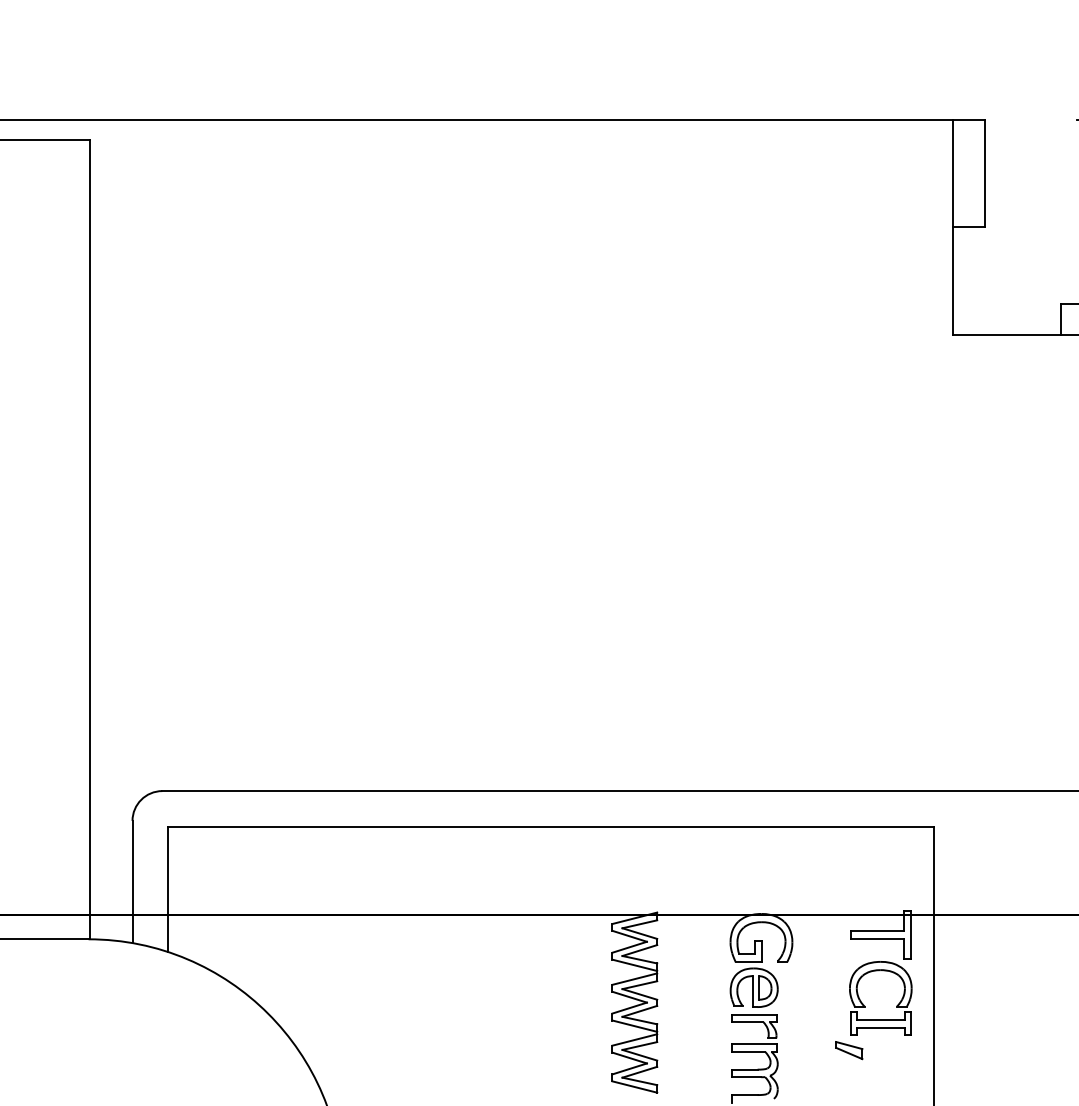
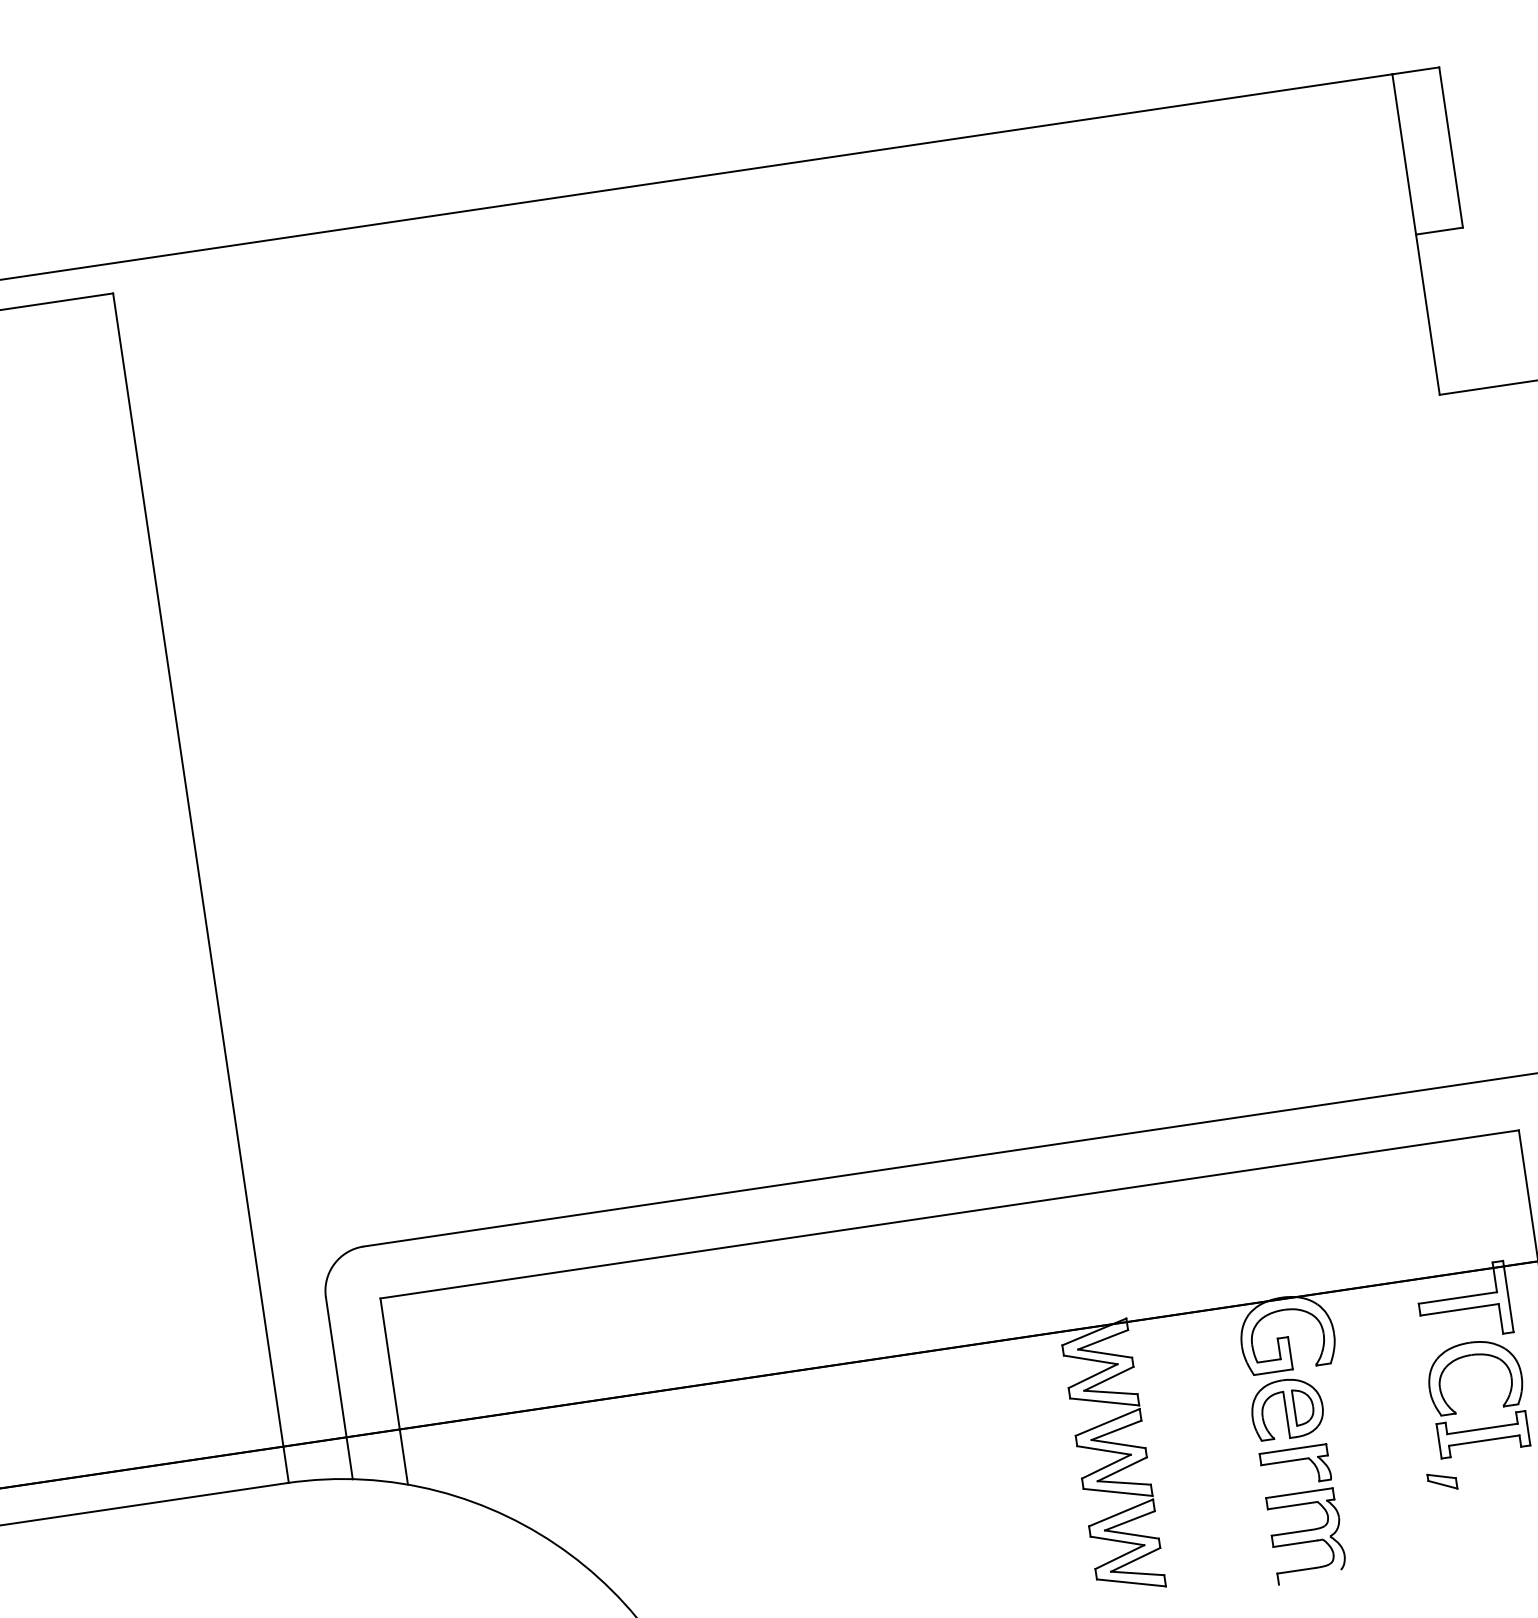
part: (849, 1050) -> (1442, 1481), size x0.7

